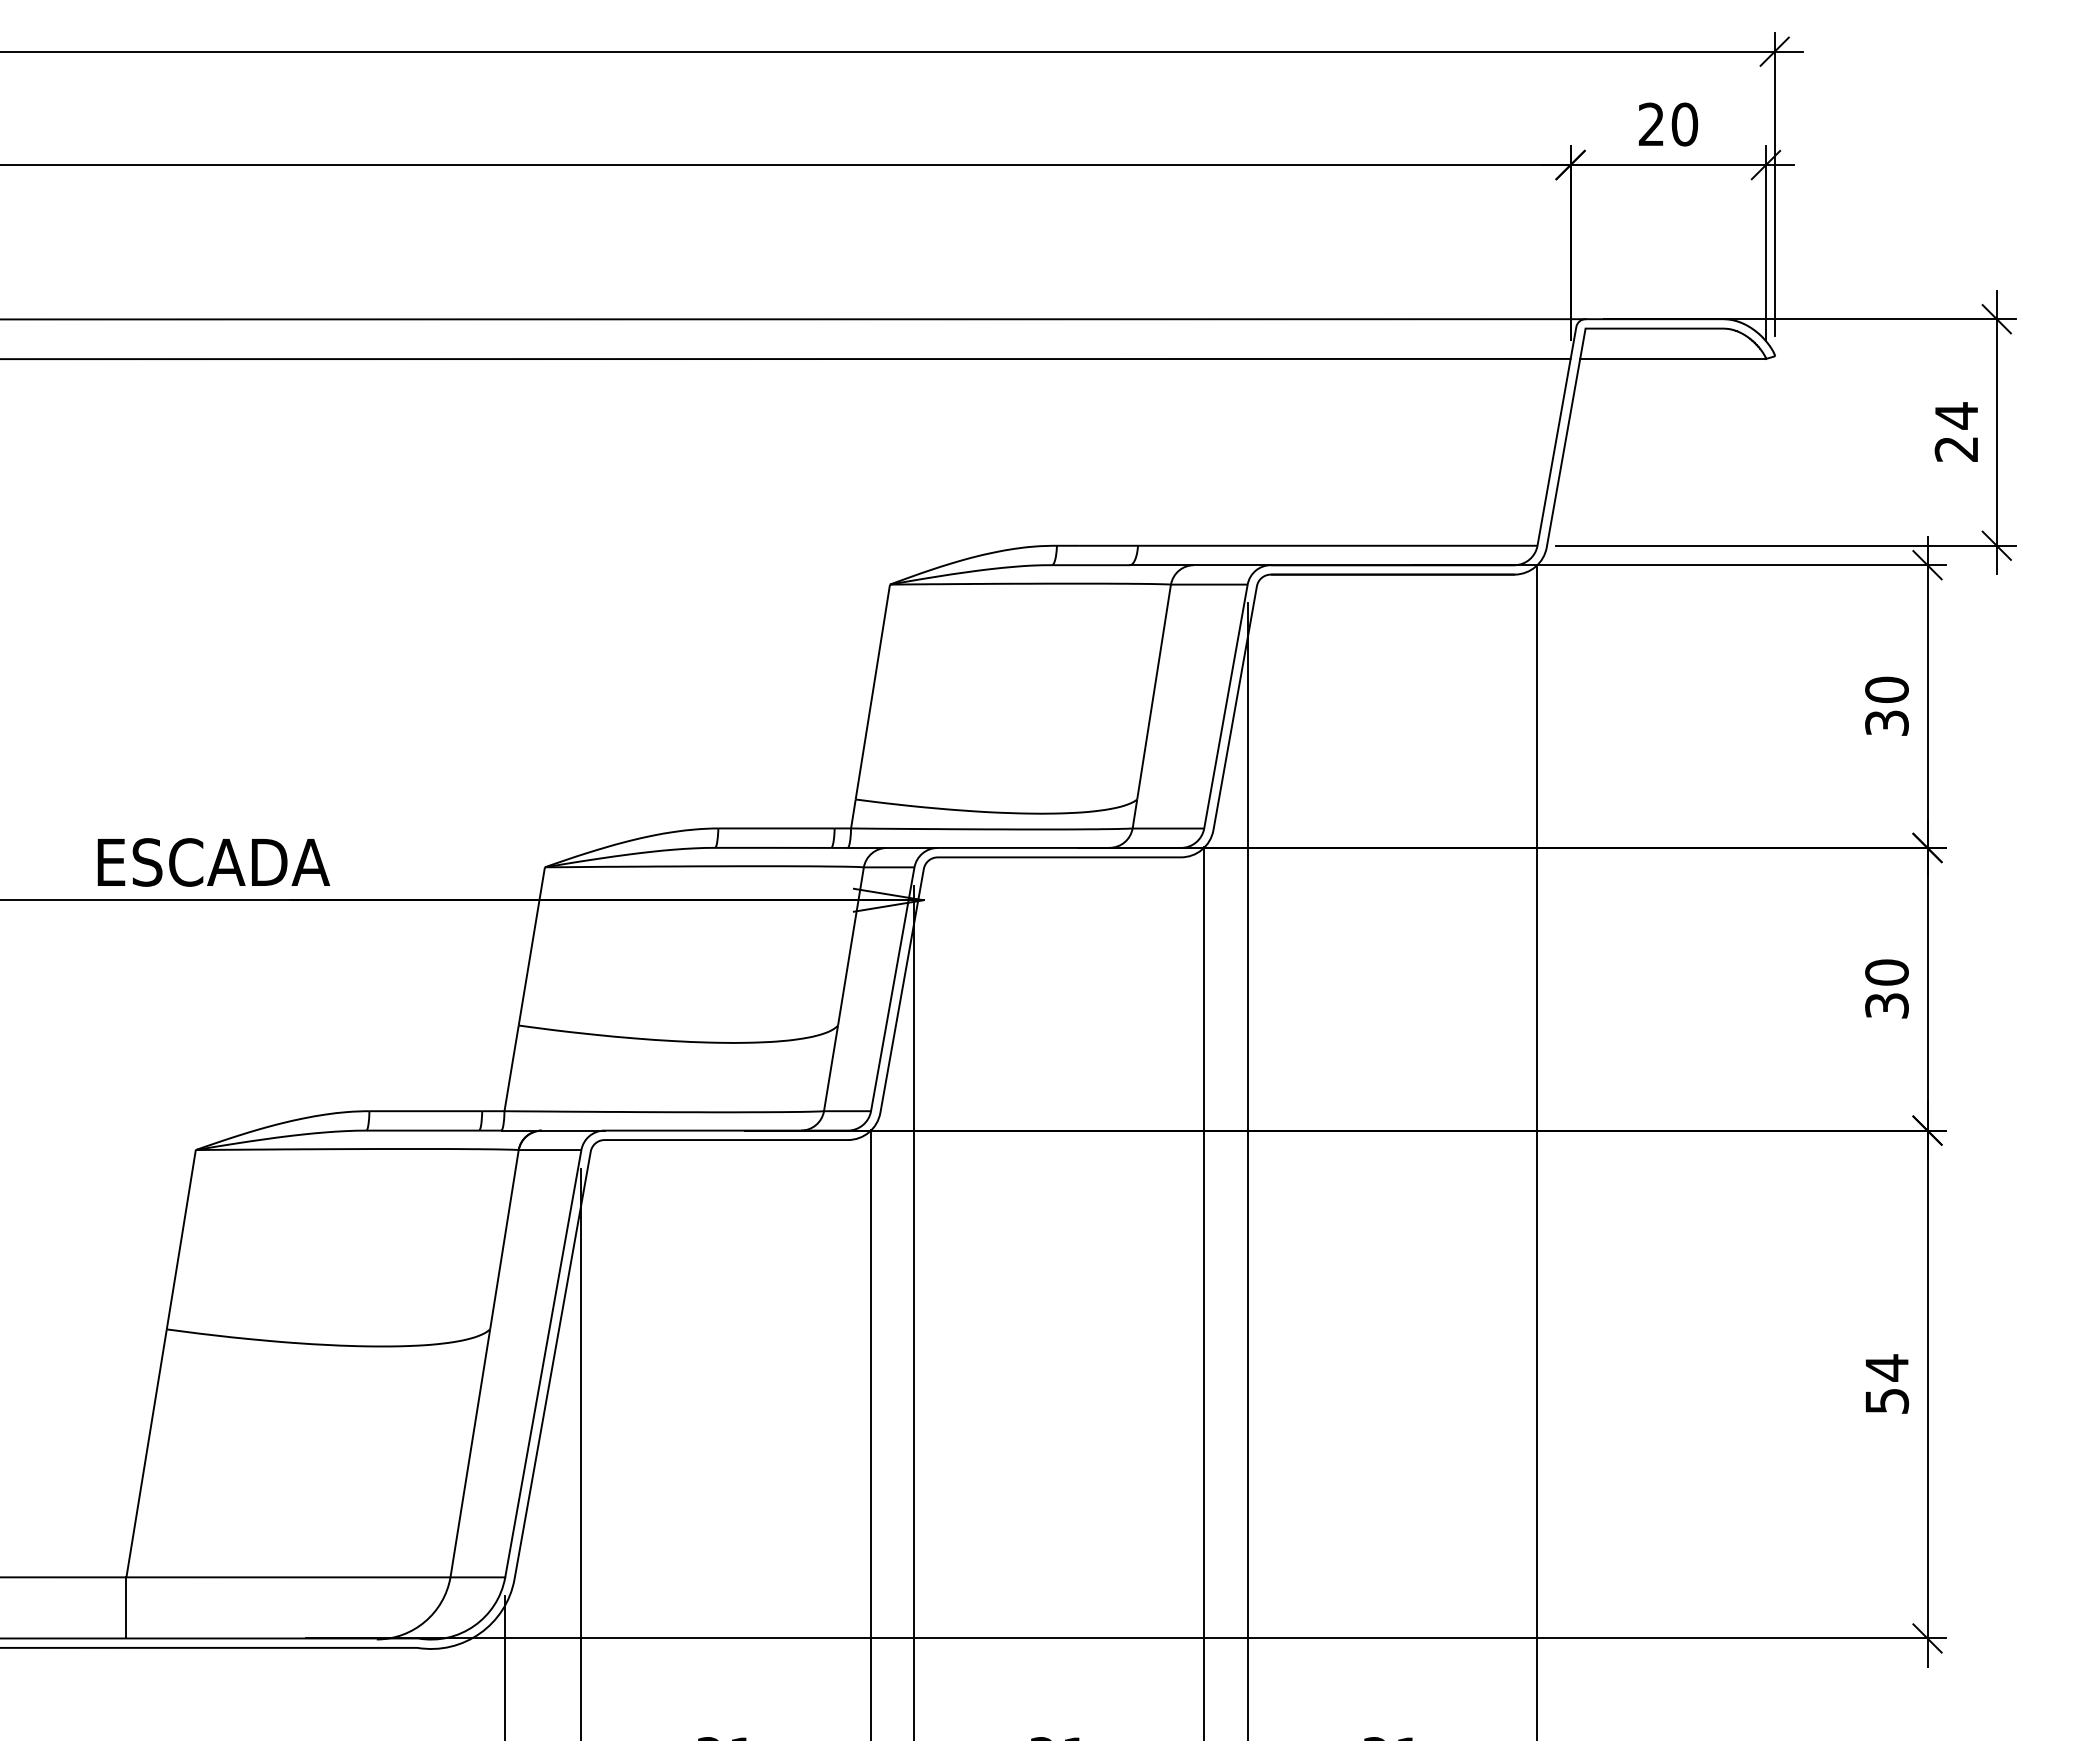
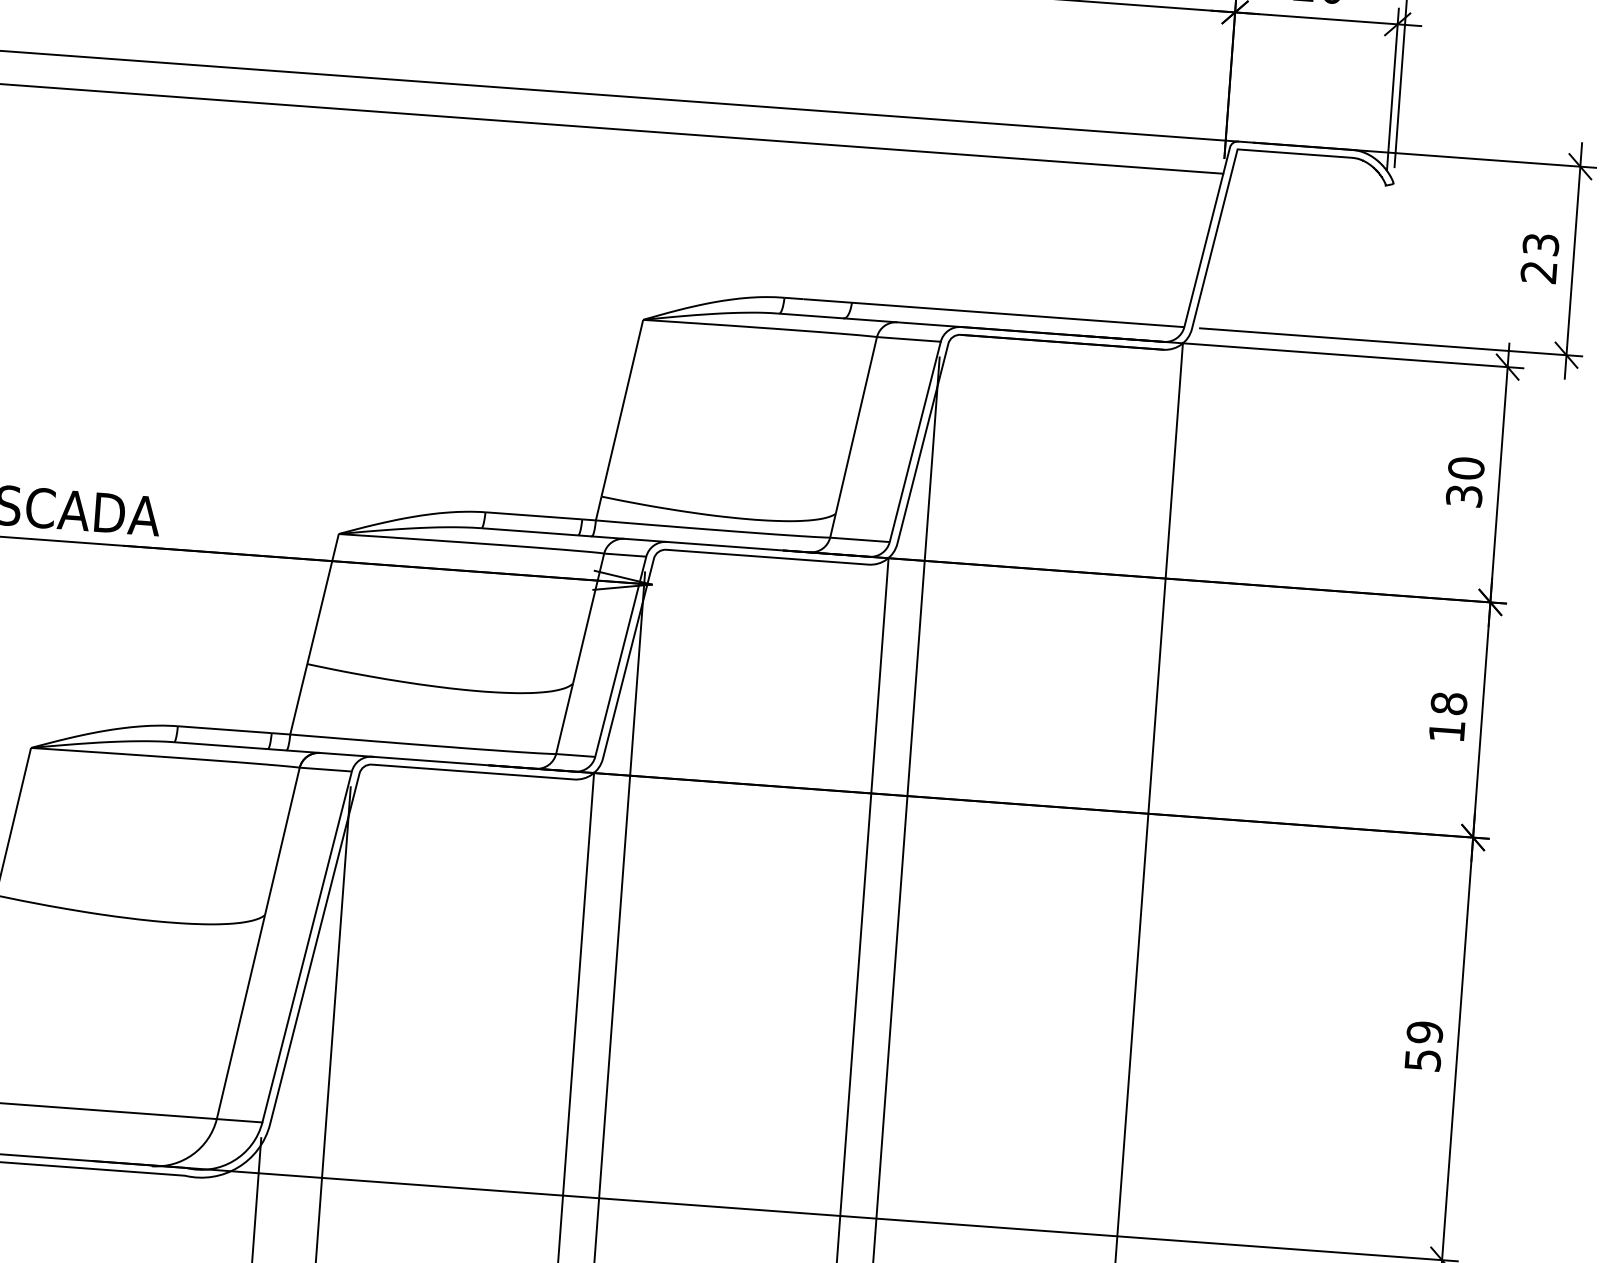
line: (1672, 358) -> (1308, 179), removed
text: (1956, 415) -> (1540, 244), 24 -> 23
text: (1886, 988) -> (1447, 716), 30 -> 18
text: (1887, 1367) -> (1425, 1032), 54 -> 59

